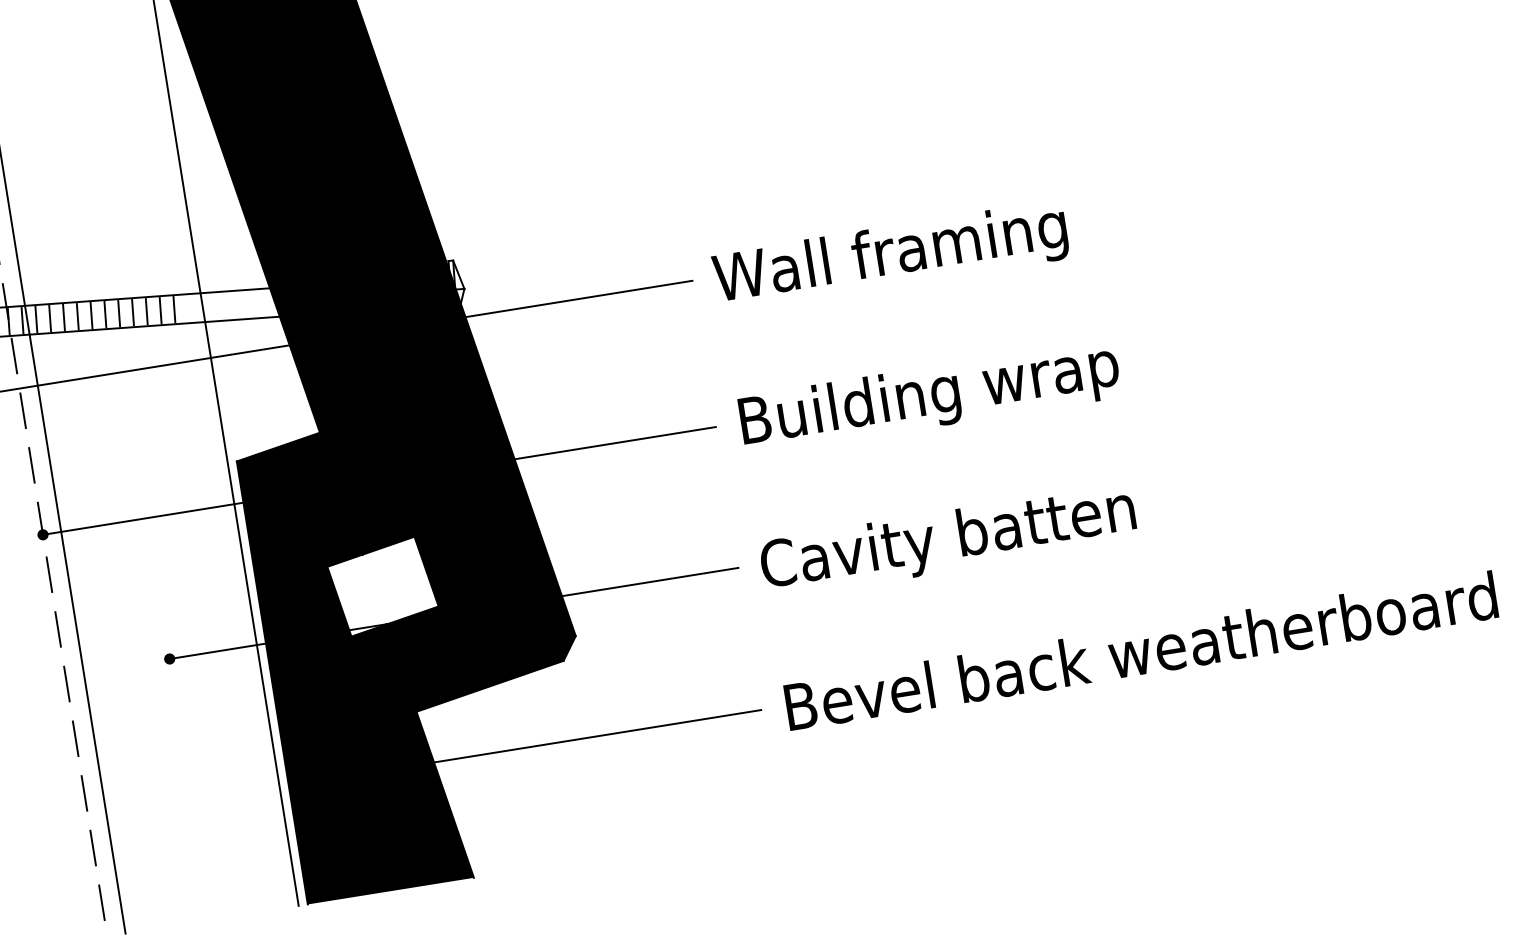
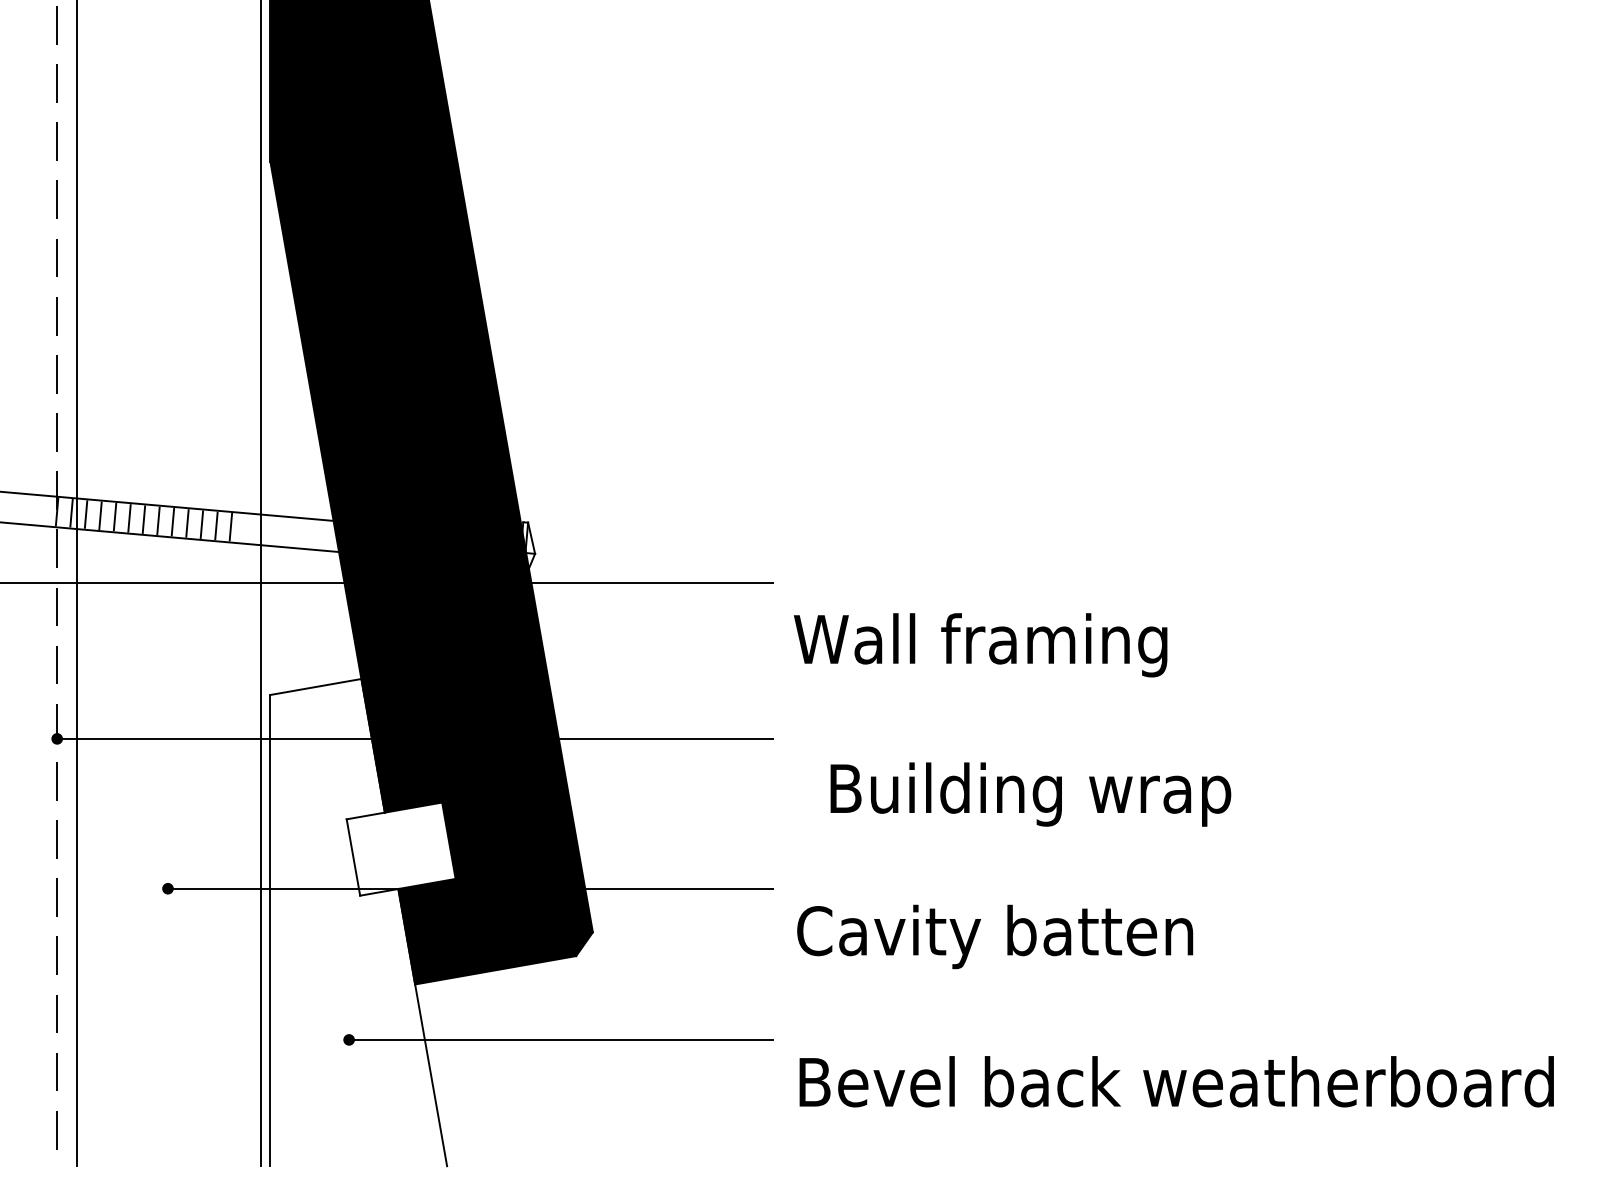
text: (890, 256) -> (980, 645), moved
text: (929, 397) -> (1030, 794), moved
text: (948, 540) -> (995, 936), moved
text: (1140, 650) -> (1176, 1081), moved
fill: (353, 662) -> (358, 922), removed

